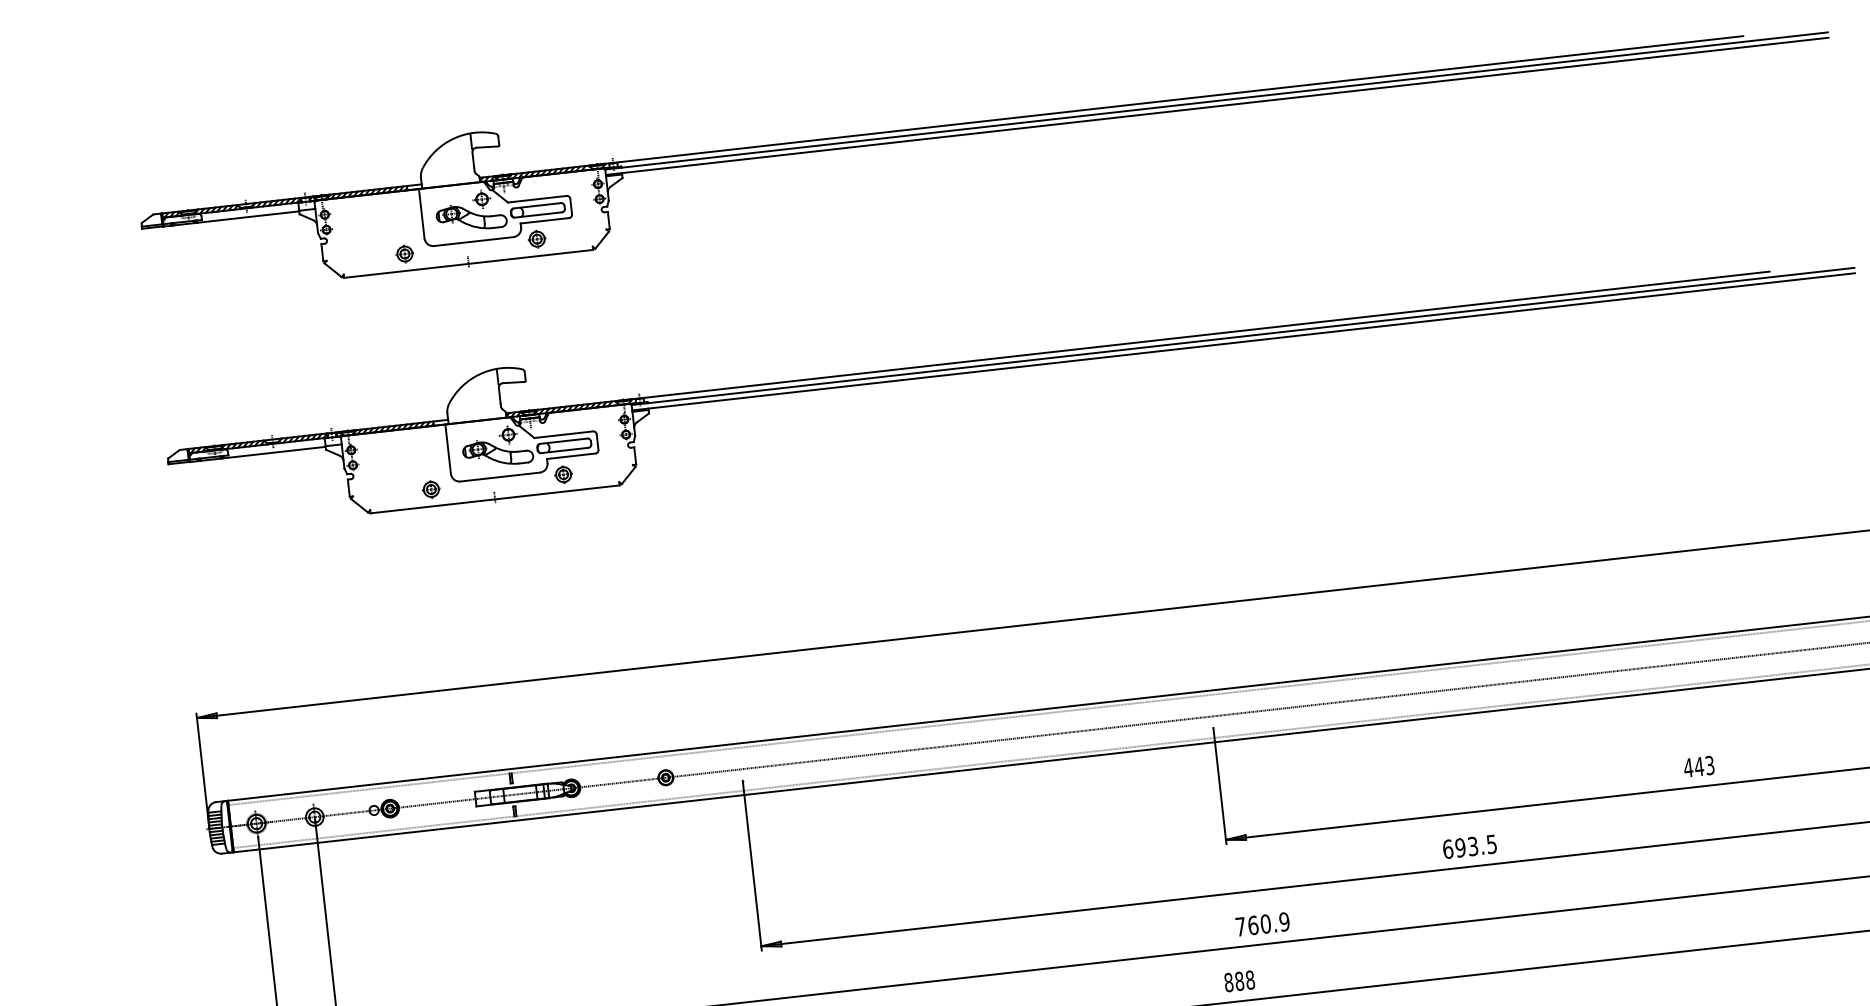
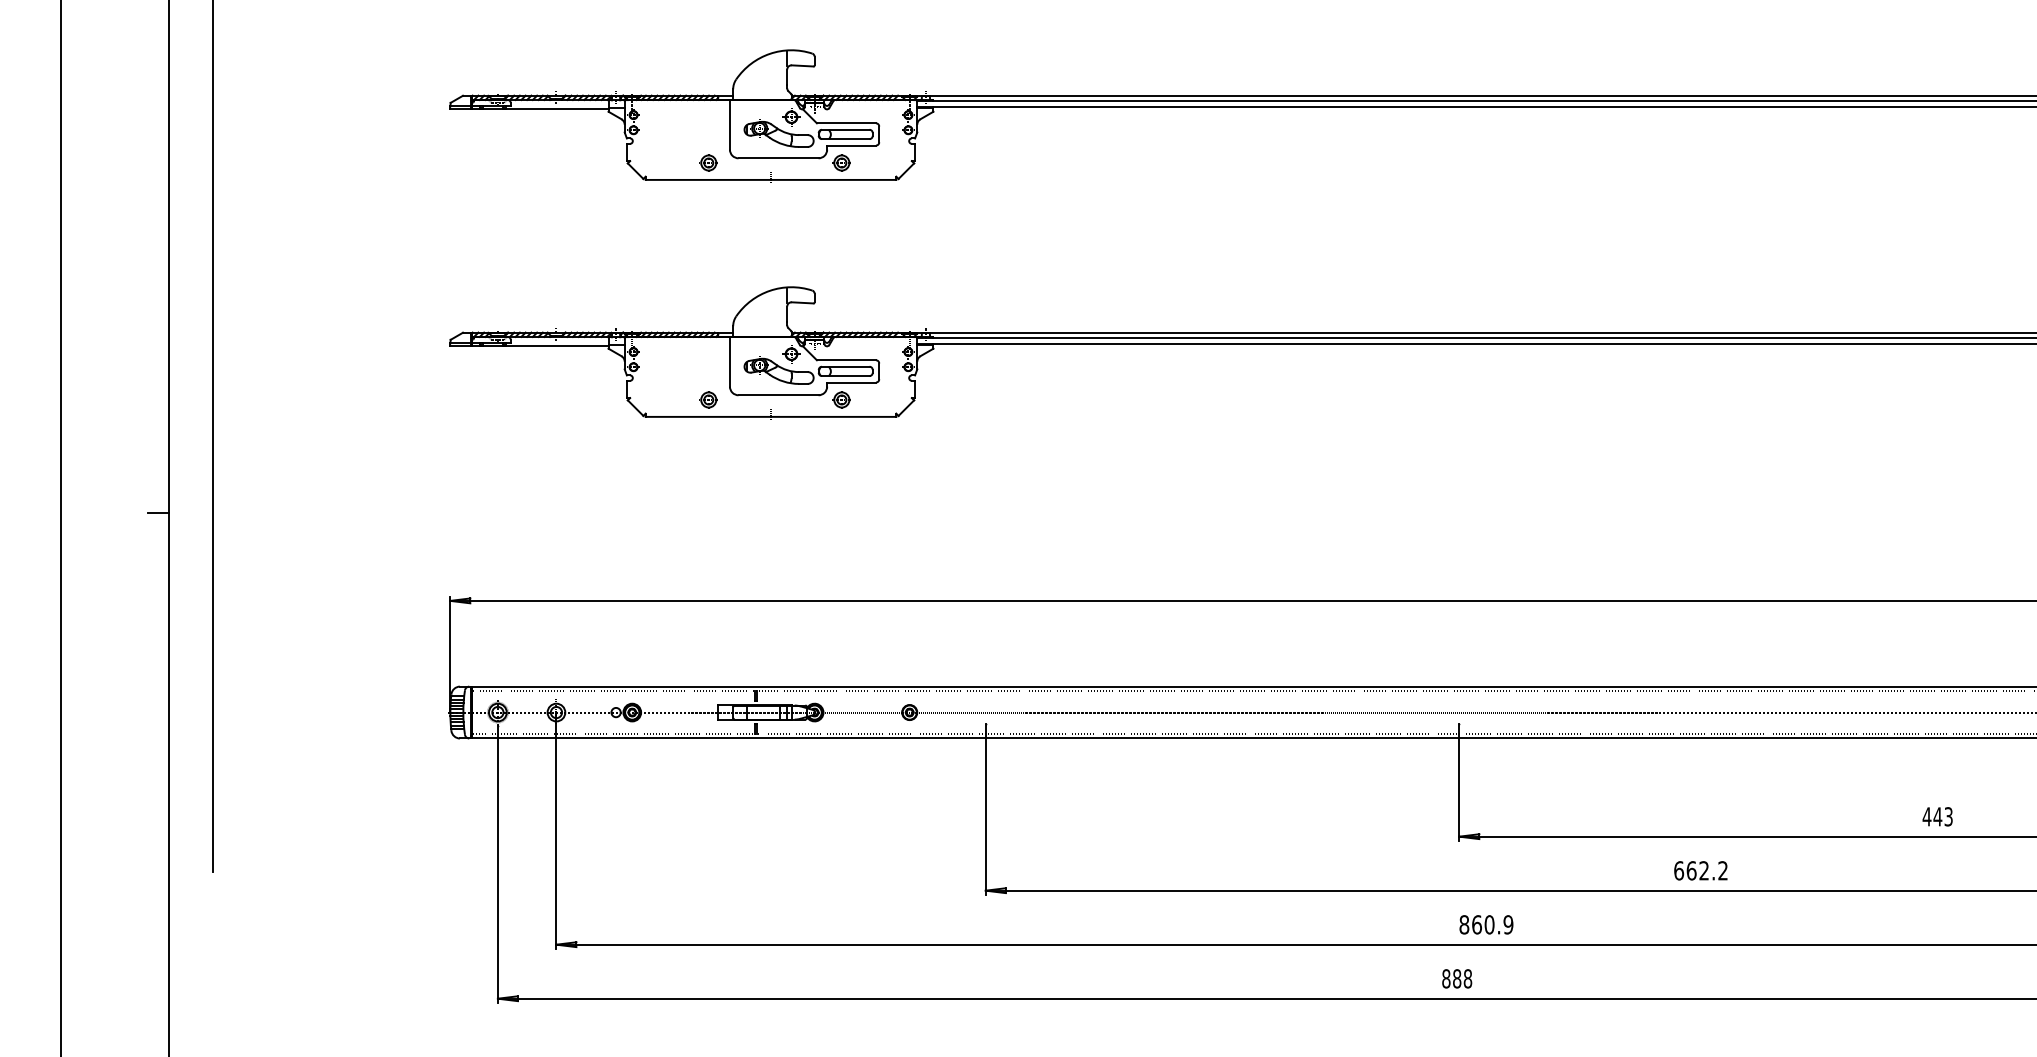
text: (1475, 845) -> (1706, 870), 693.5 -> 662.2
text: (1240, 926) -> (1464, 924), 760.9 -> 860.9

